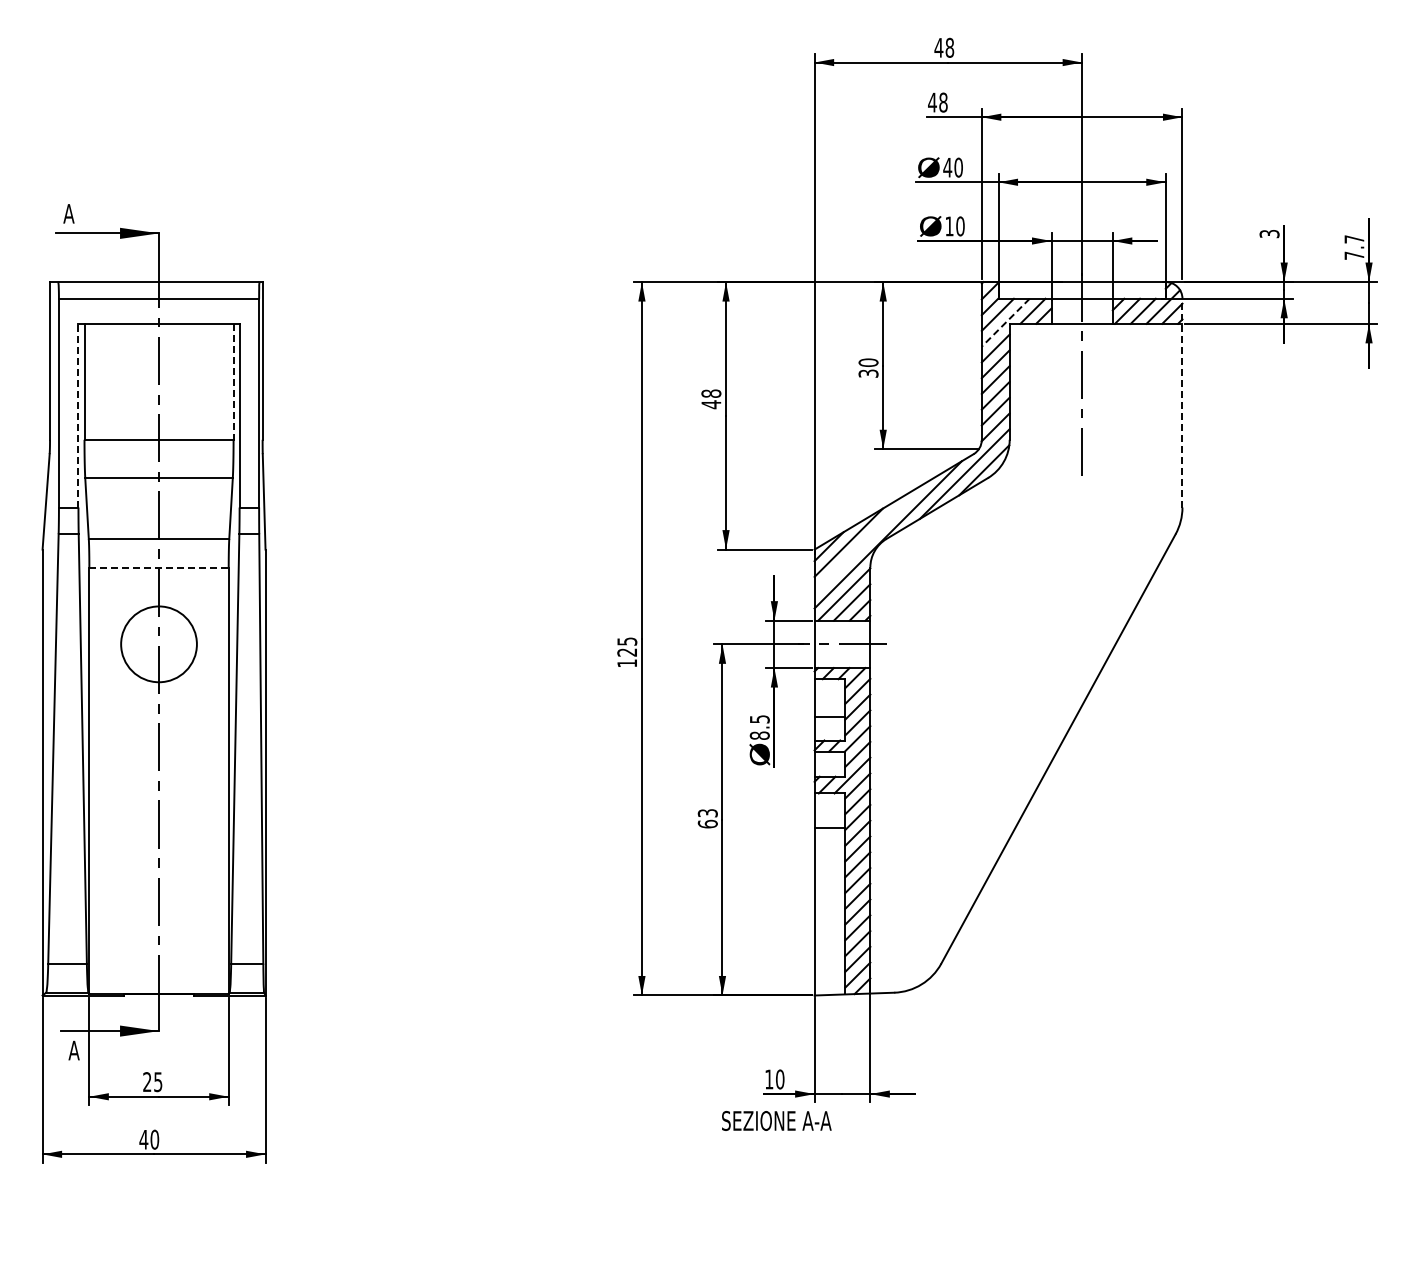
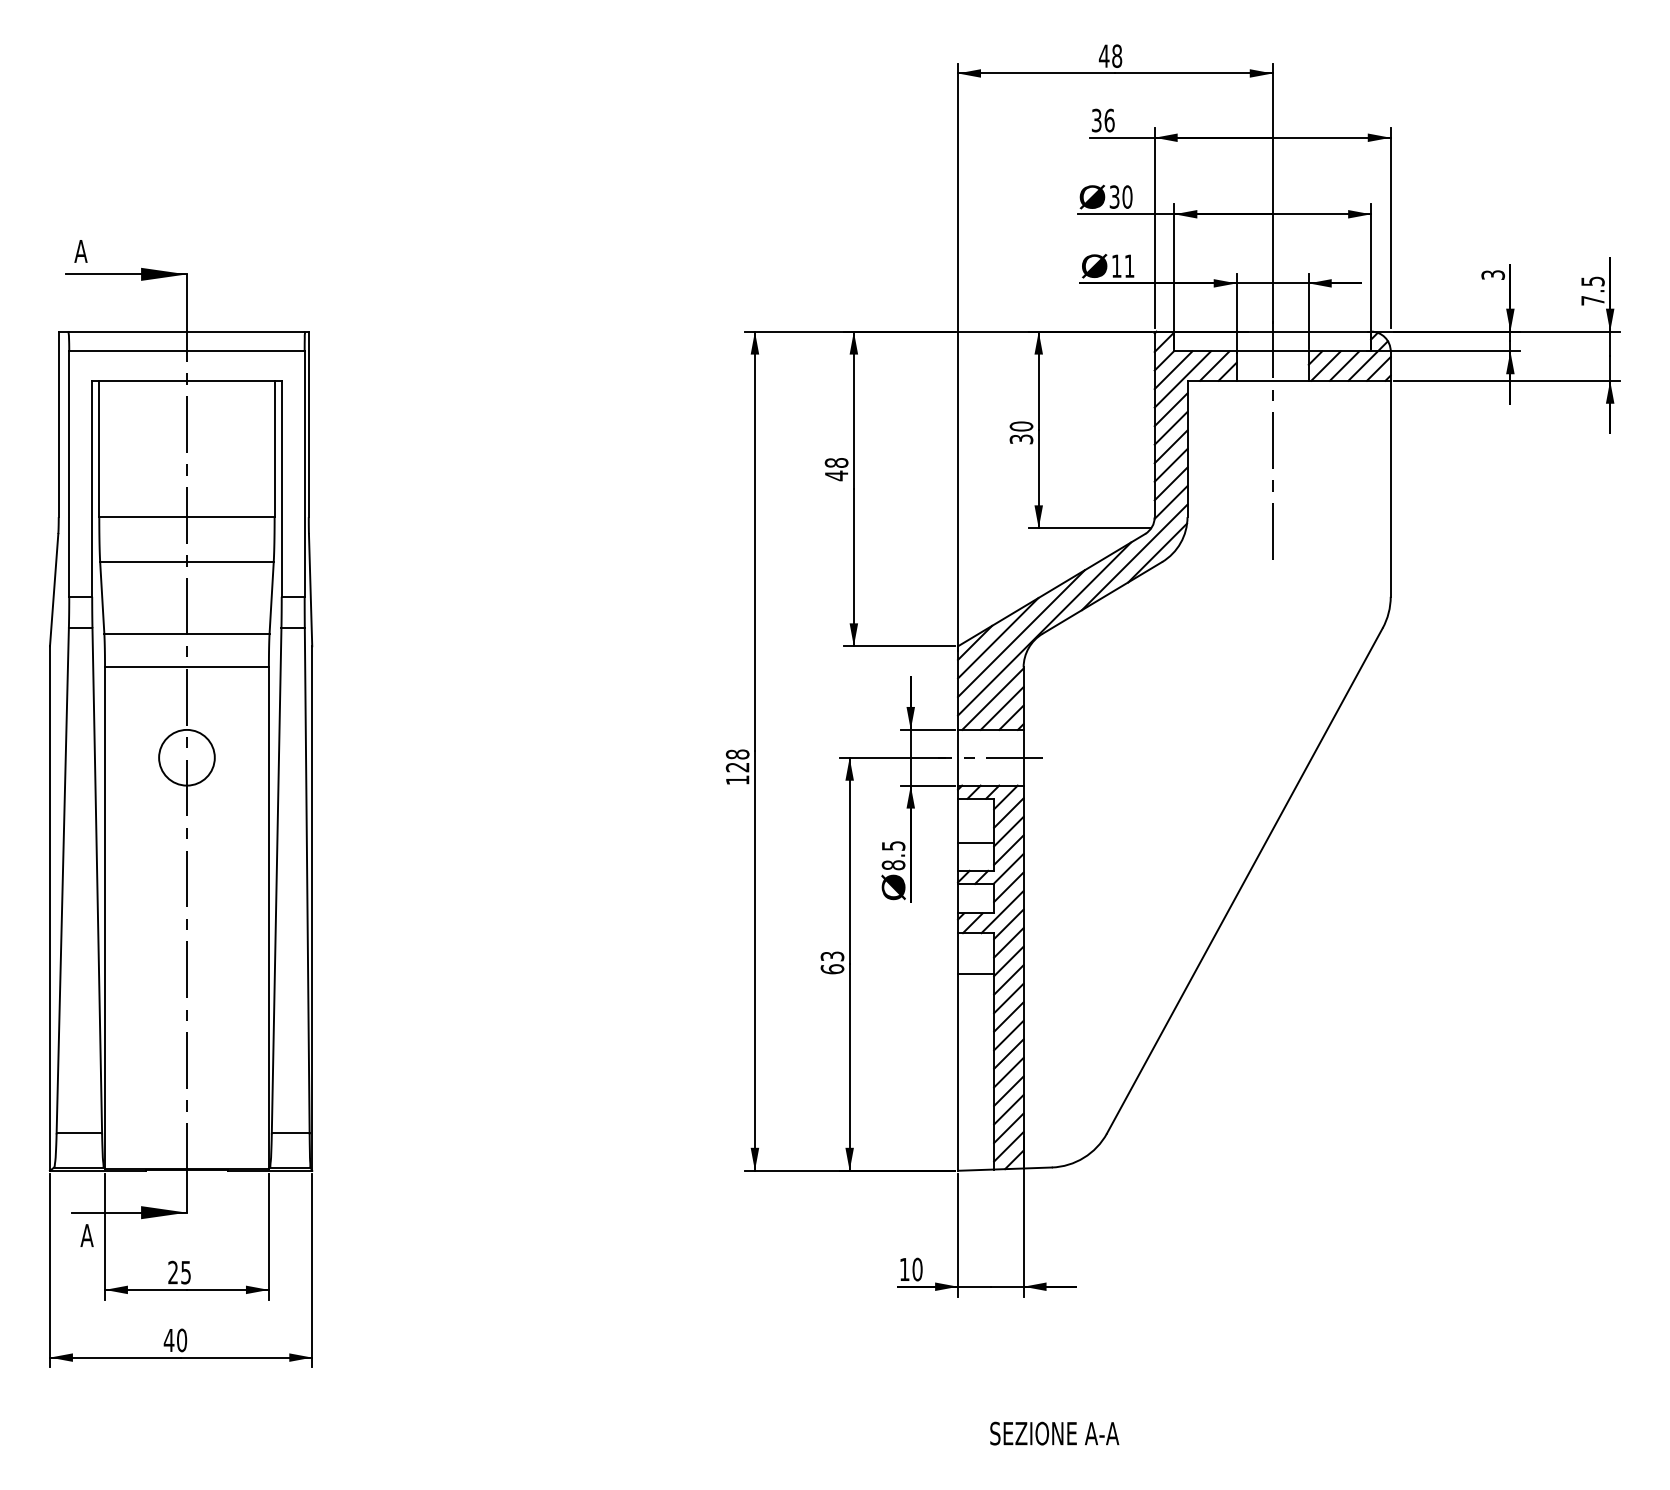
text: (937, 102) -> (1102, 120), 48 -> 36
text: (947, 167) -> (1114, 196), 40 -> 30
text: (960, 226) -> (1129, 266), 10 -> 11
text: (1354, 239) -> (1593, 281), 7.7 -> 7.5
line: (1005, 322) -> (1182, 379), dashed -> solid
line: (233, 381) -> (274, 448), dashed -> solid
line: (1182, 402) -> (1390, 473), dashed -> solid
line: (78, 415) -> (92, 488), dashed -> solid
line: (868, 538) -> (1021, 633), added
line: (159, 567) -> (187, 667), dashed -> solid
text: (627, 641) -> (737, 754), 125 -> 128
circle: (158, 644) -> (186, 757), size x0.62
text: (776, 1120) -> (1054, 1433), moved

